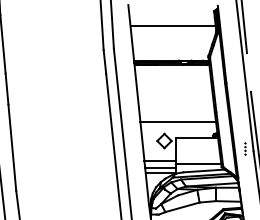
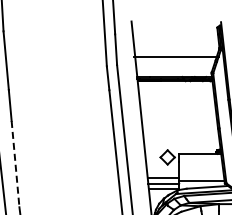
line: (172, 25) -> (175, 56), moved
line: (178, 121) -> (181, 137), removed
line: (12, 148) -> (15, 164), solid -> dashed

